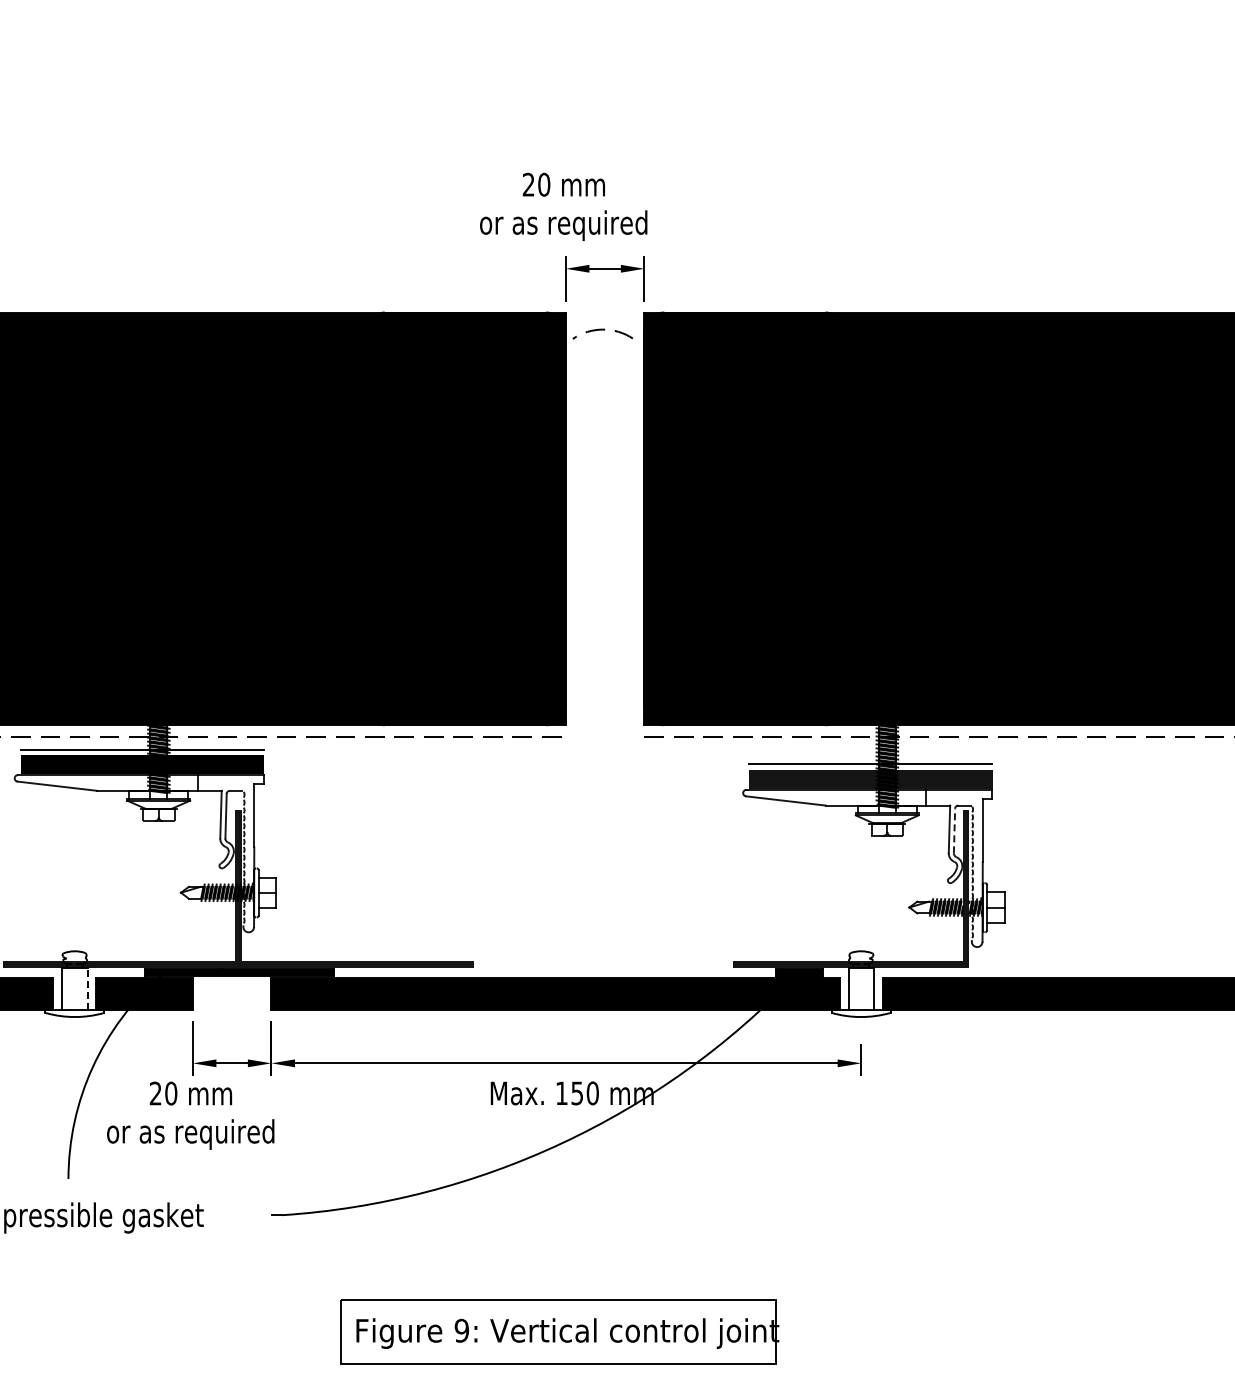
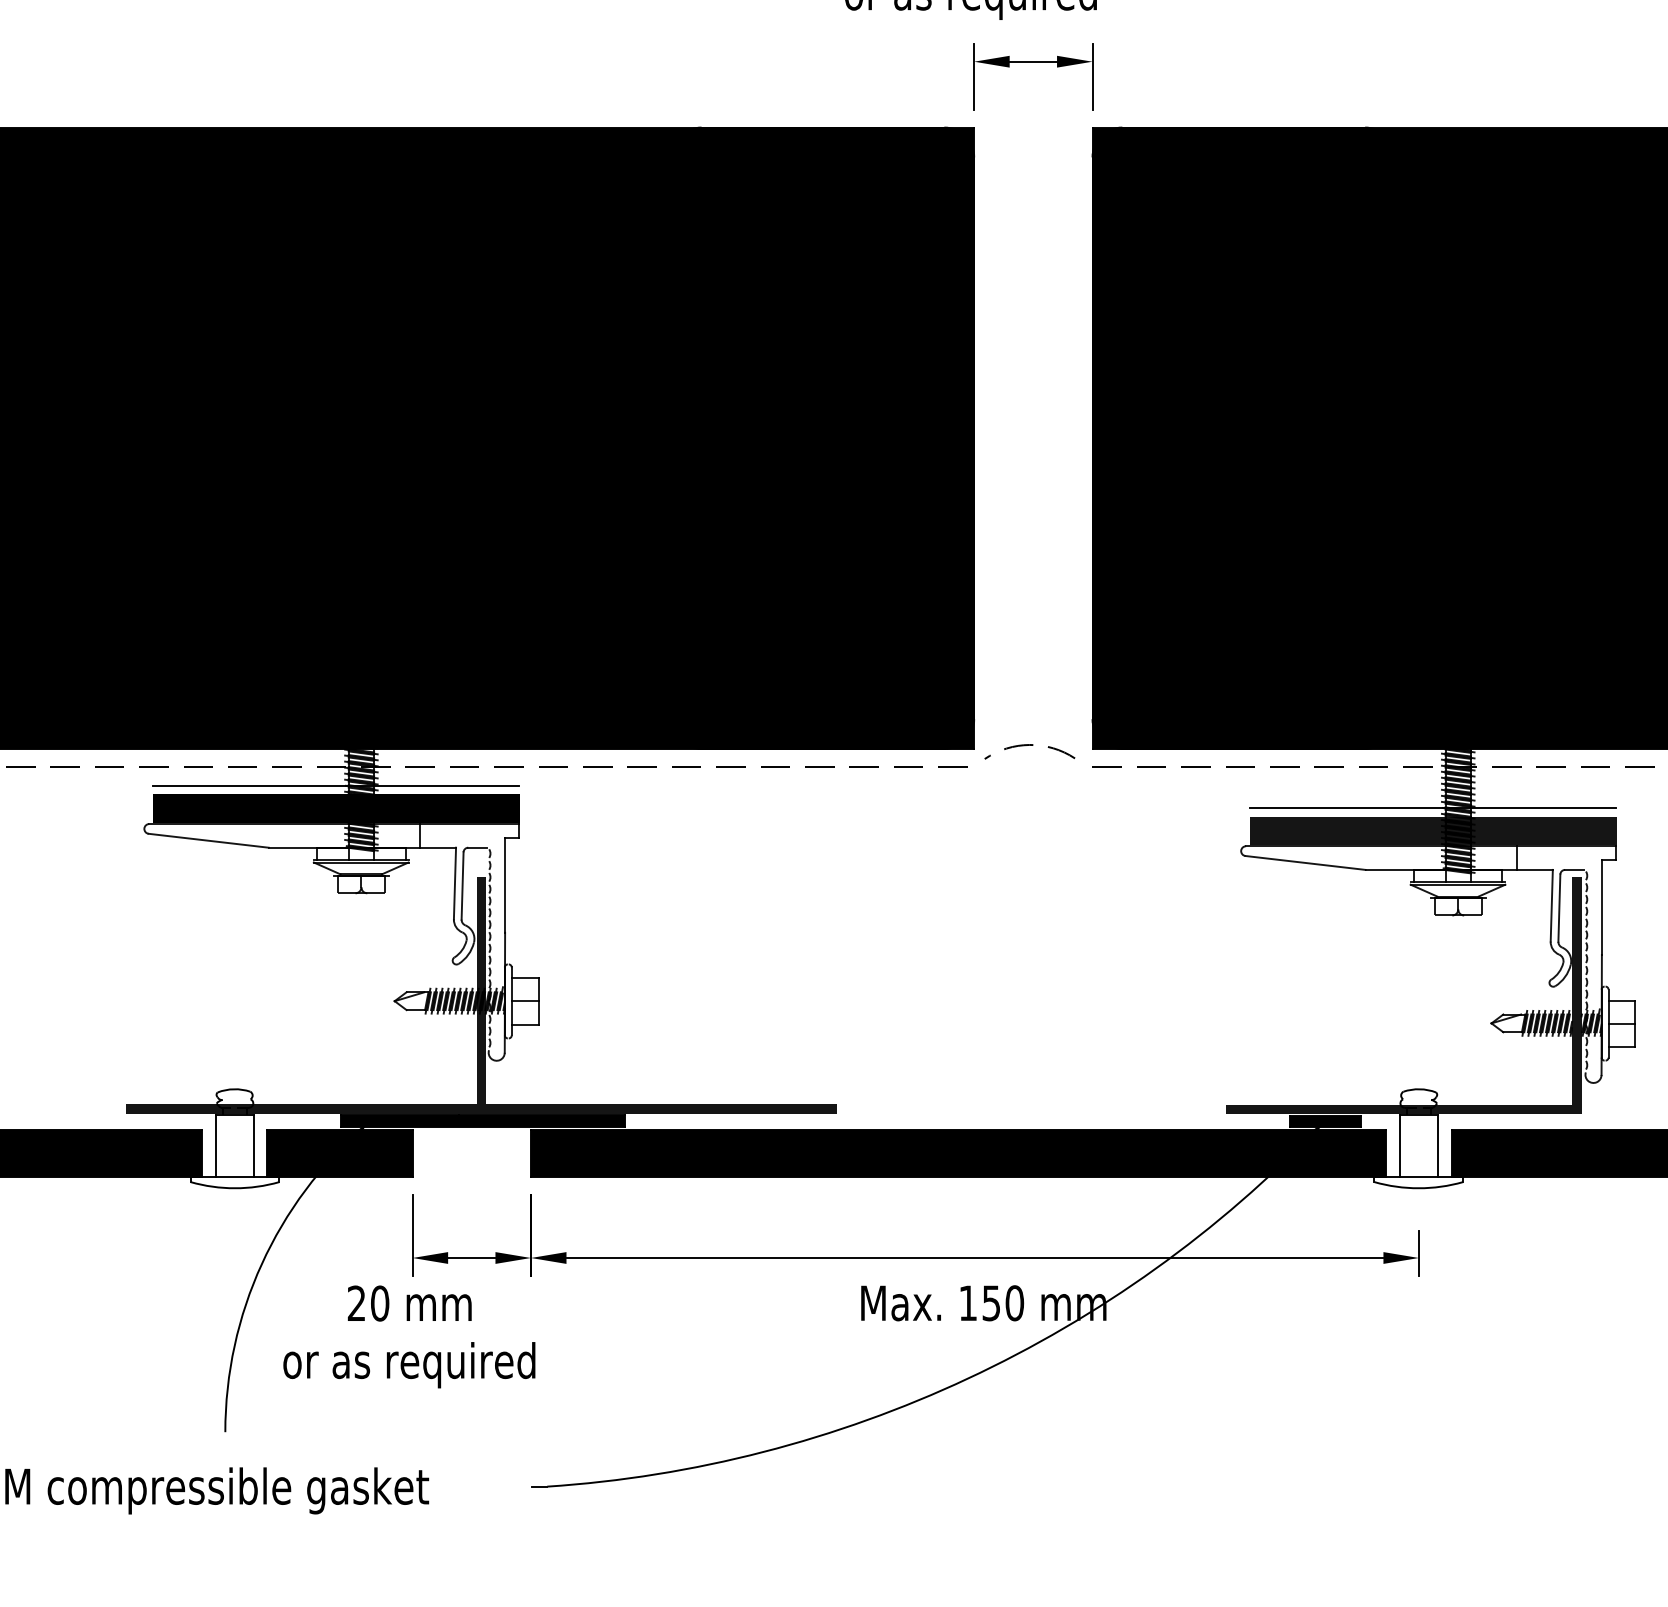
arc: (602, 330) -> (1029, 746), moved
line: (954, 830) -> (1559, 907), dashed -> solid
line: (87, 988) -> (253, 1145), dashed -> solid

